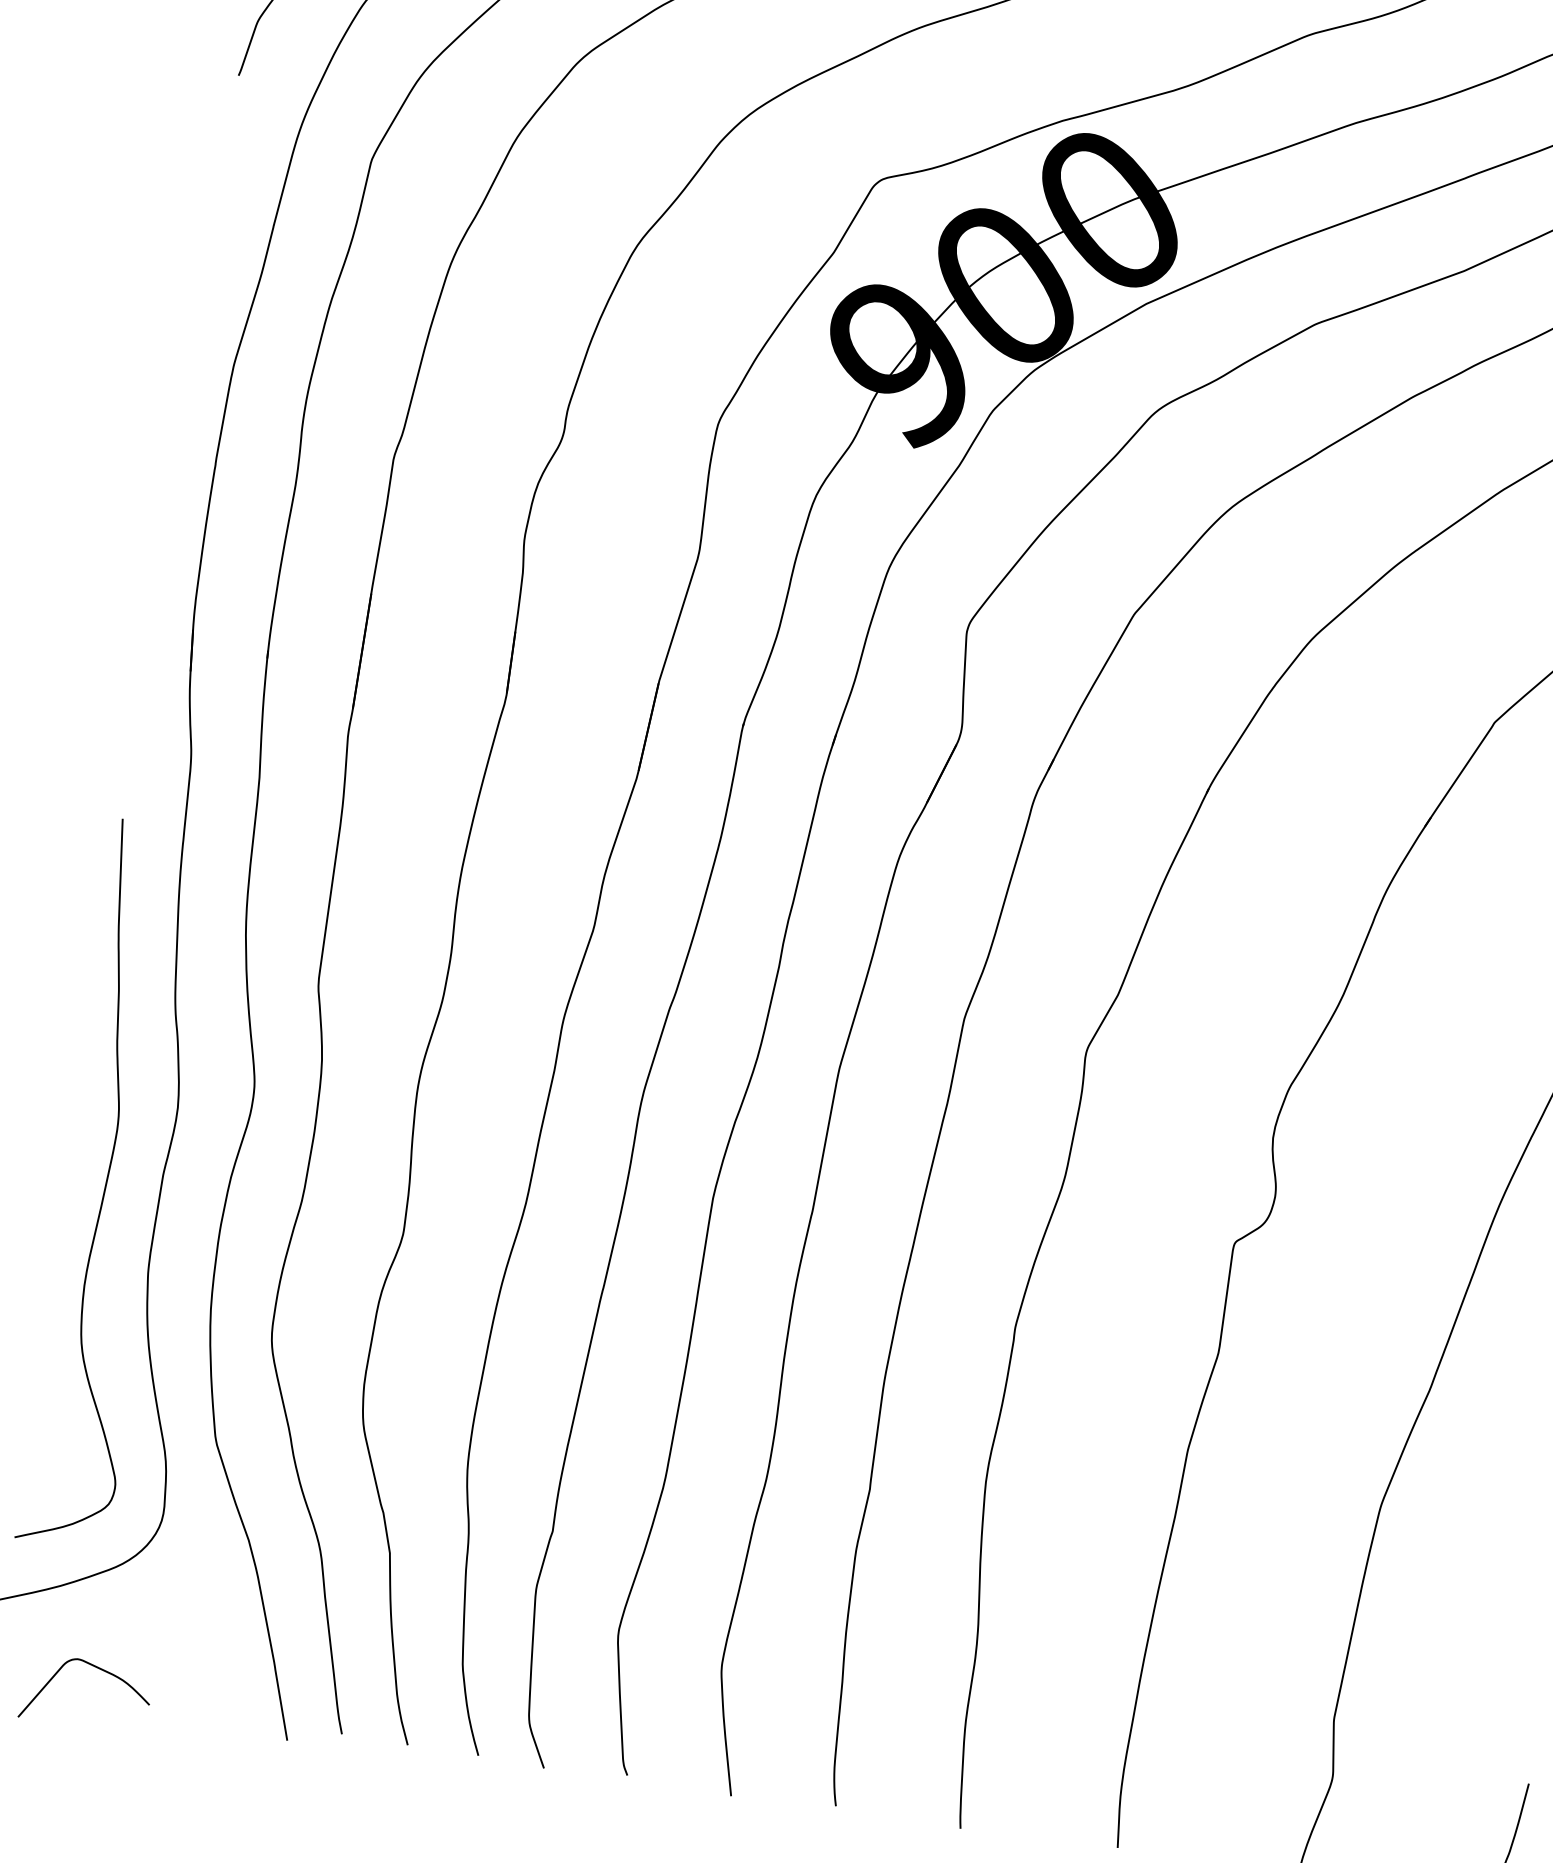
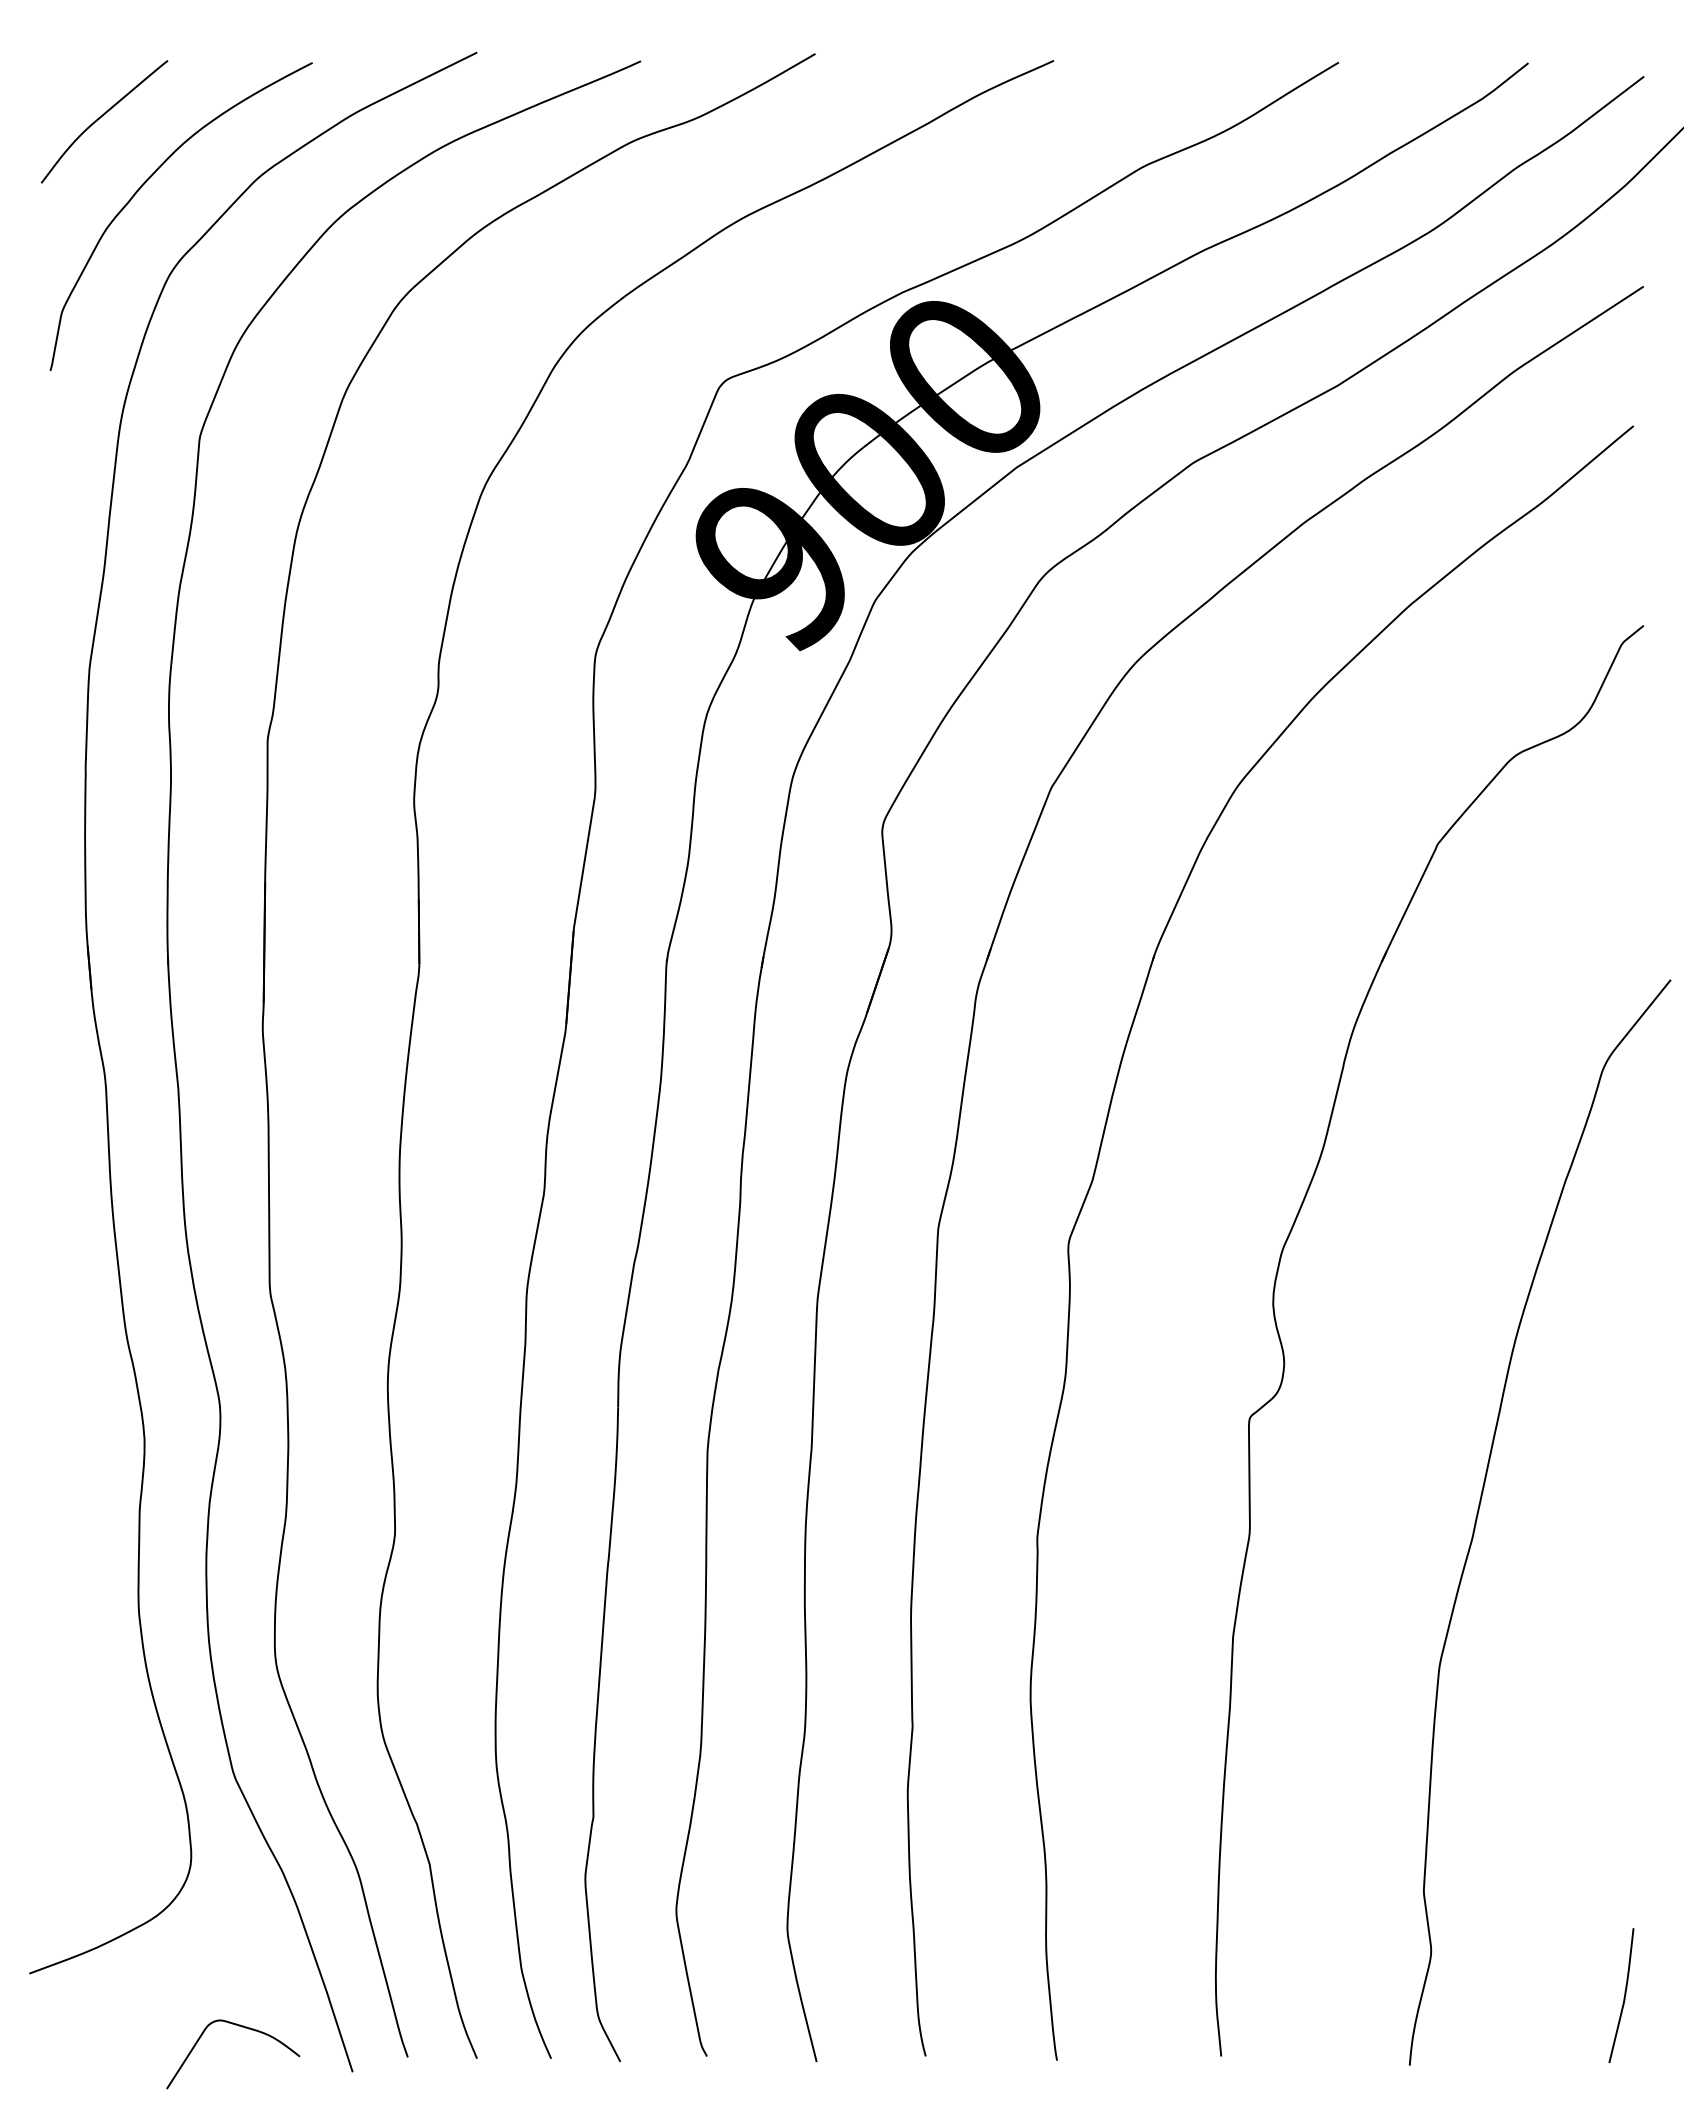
curve: (107, 1184) -> (83, 1528), removed
curve: (95, 1667) -> (238, 2026), moved

